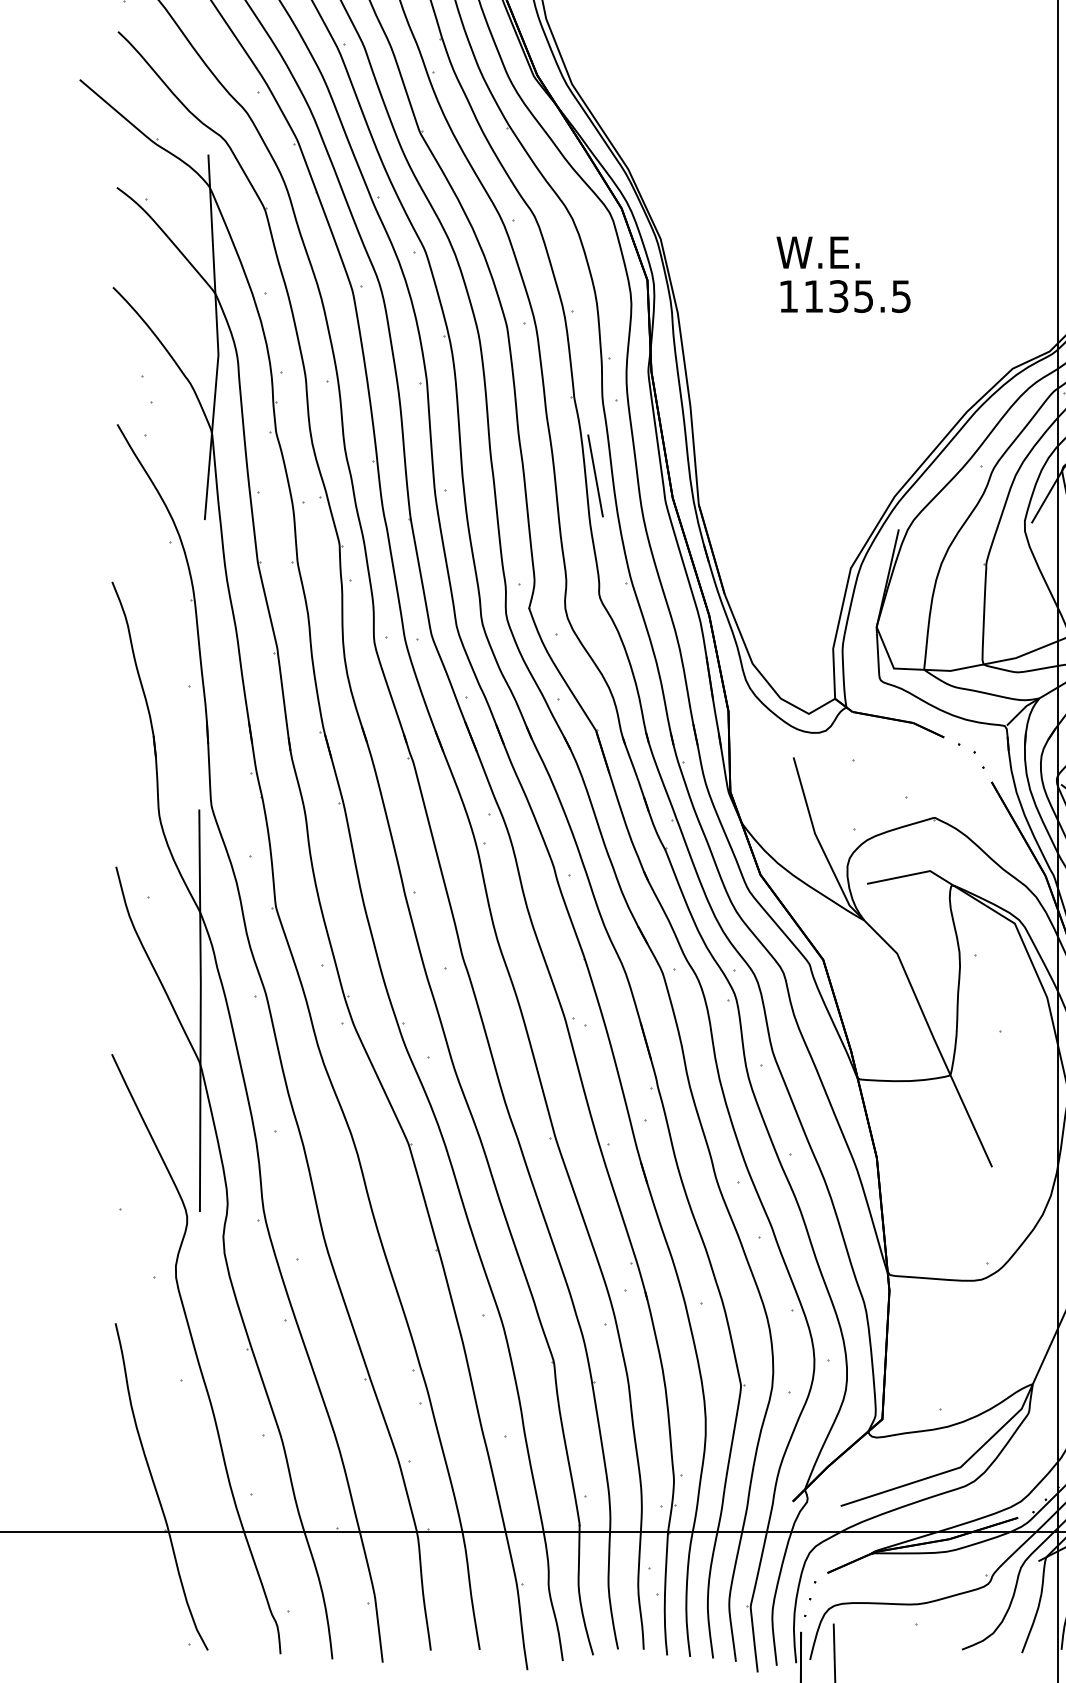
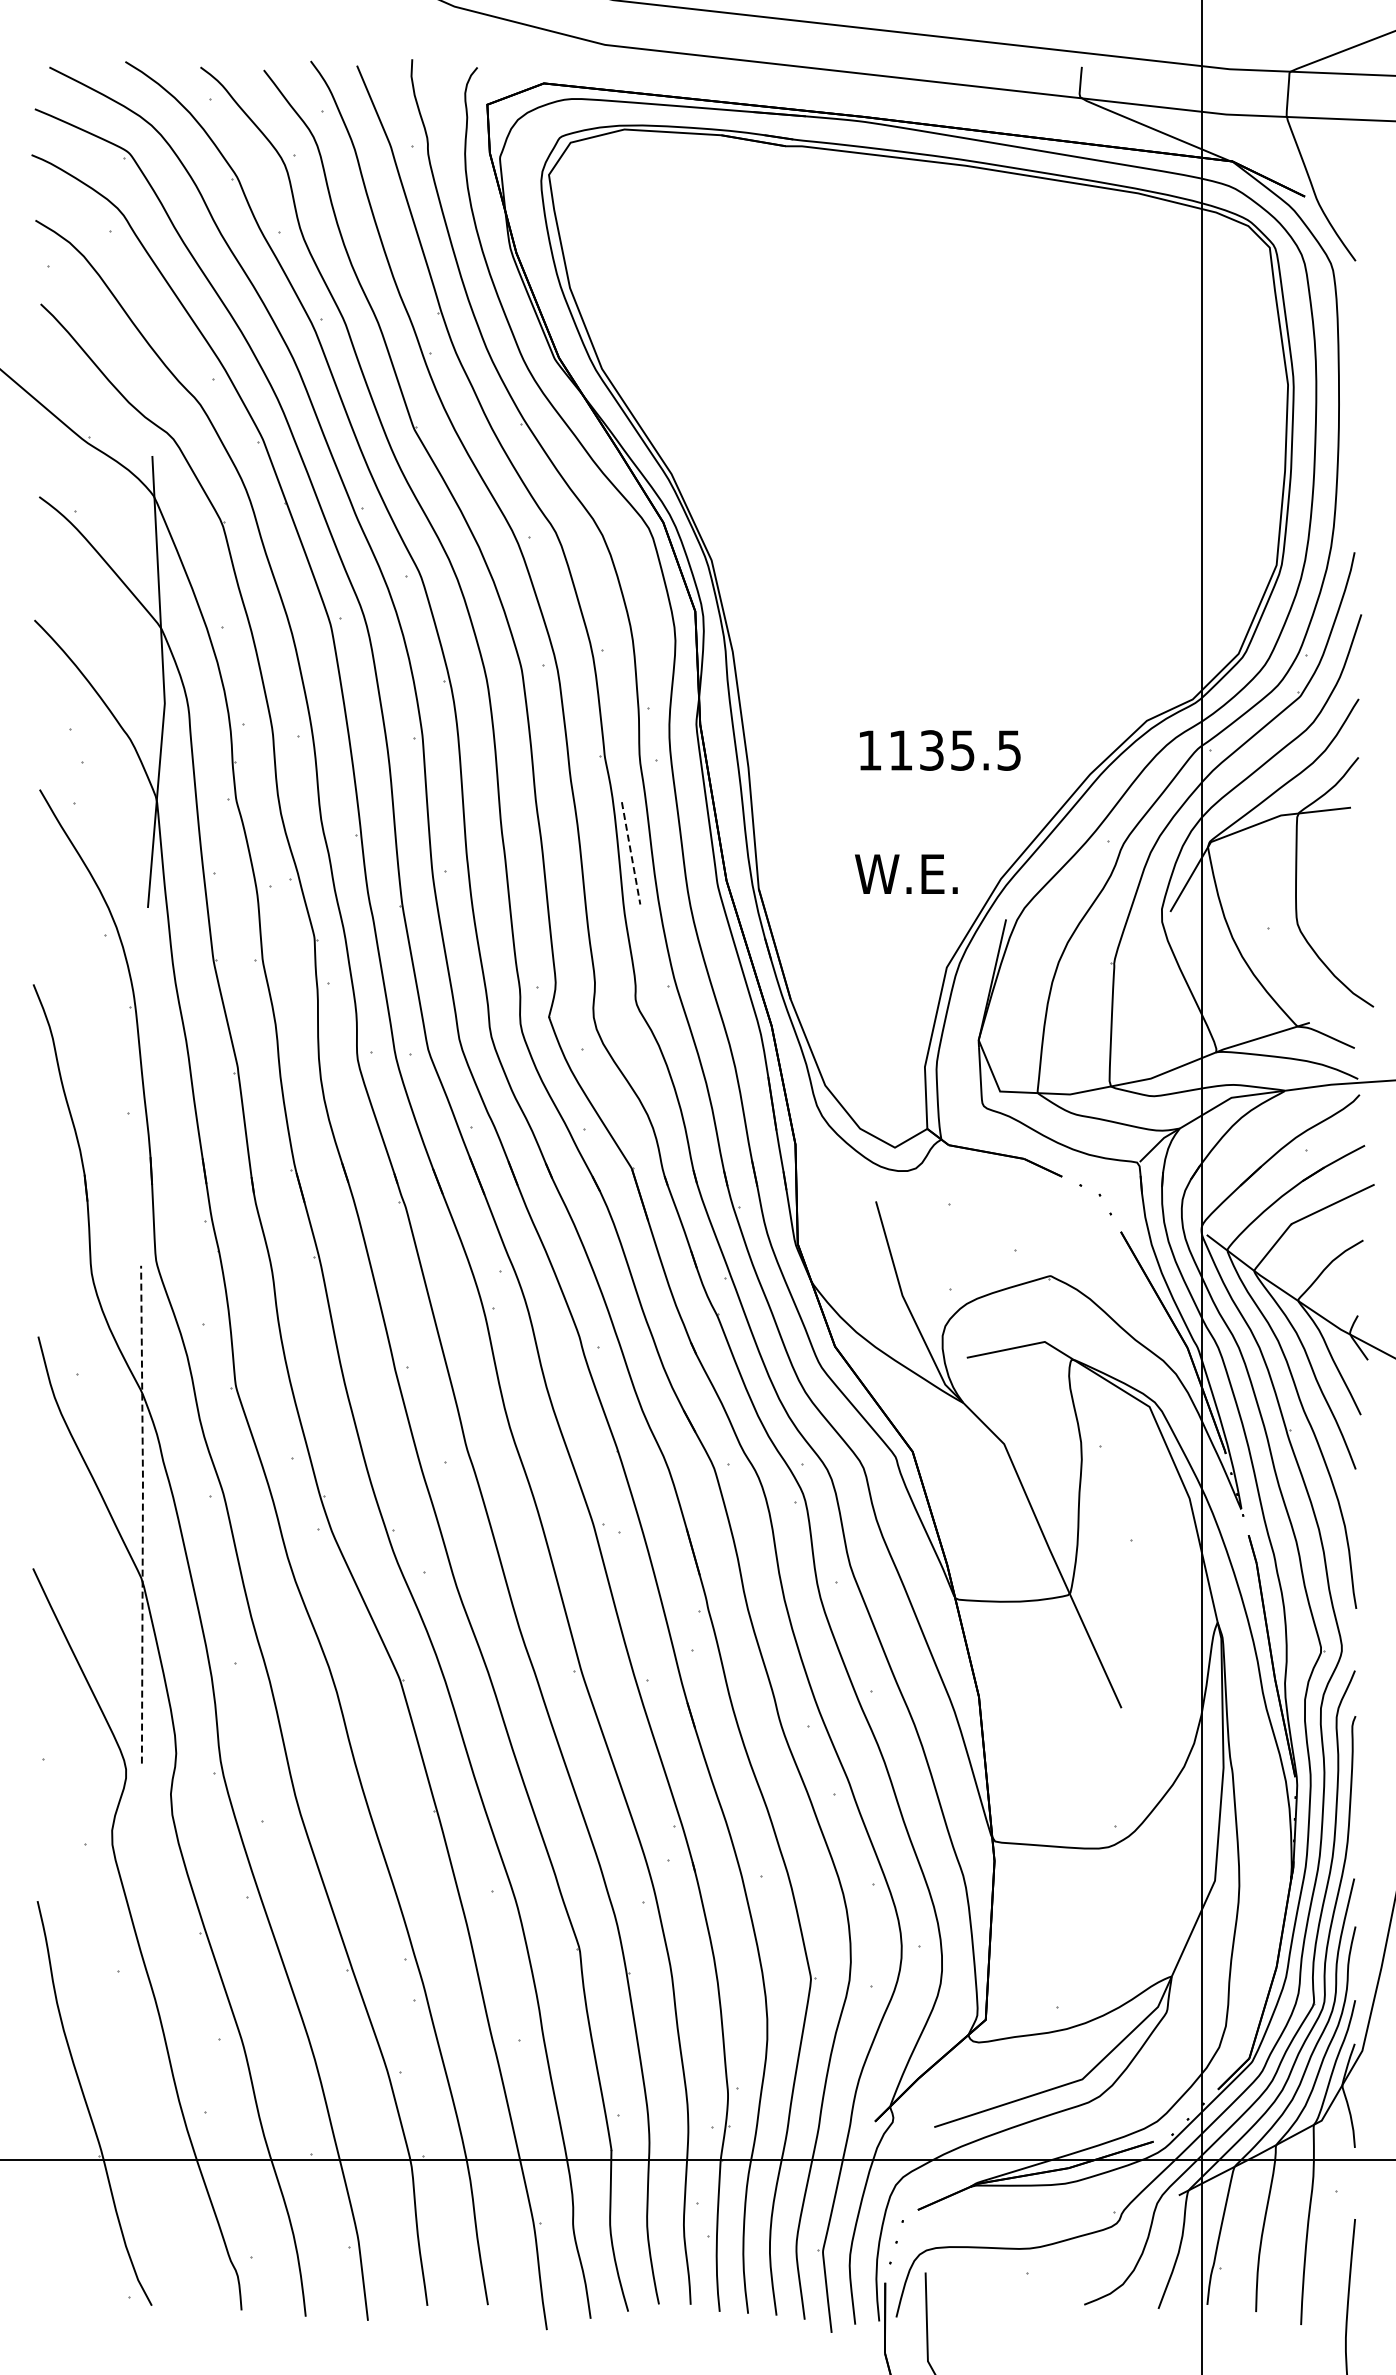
text: (818, 252) -> (906, 873), moved
text: (845, 296) -> (940, 750), moved
line: (595, 476) -> (631, 853), solid -> dashed
line: (200, 1010) -> (142, 1514), solid -> dashed

